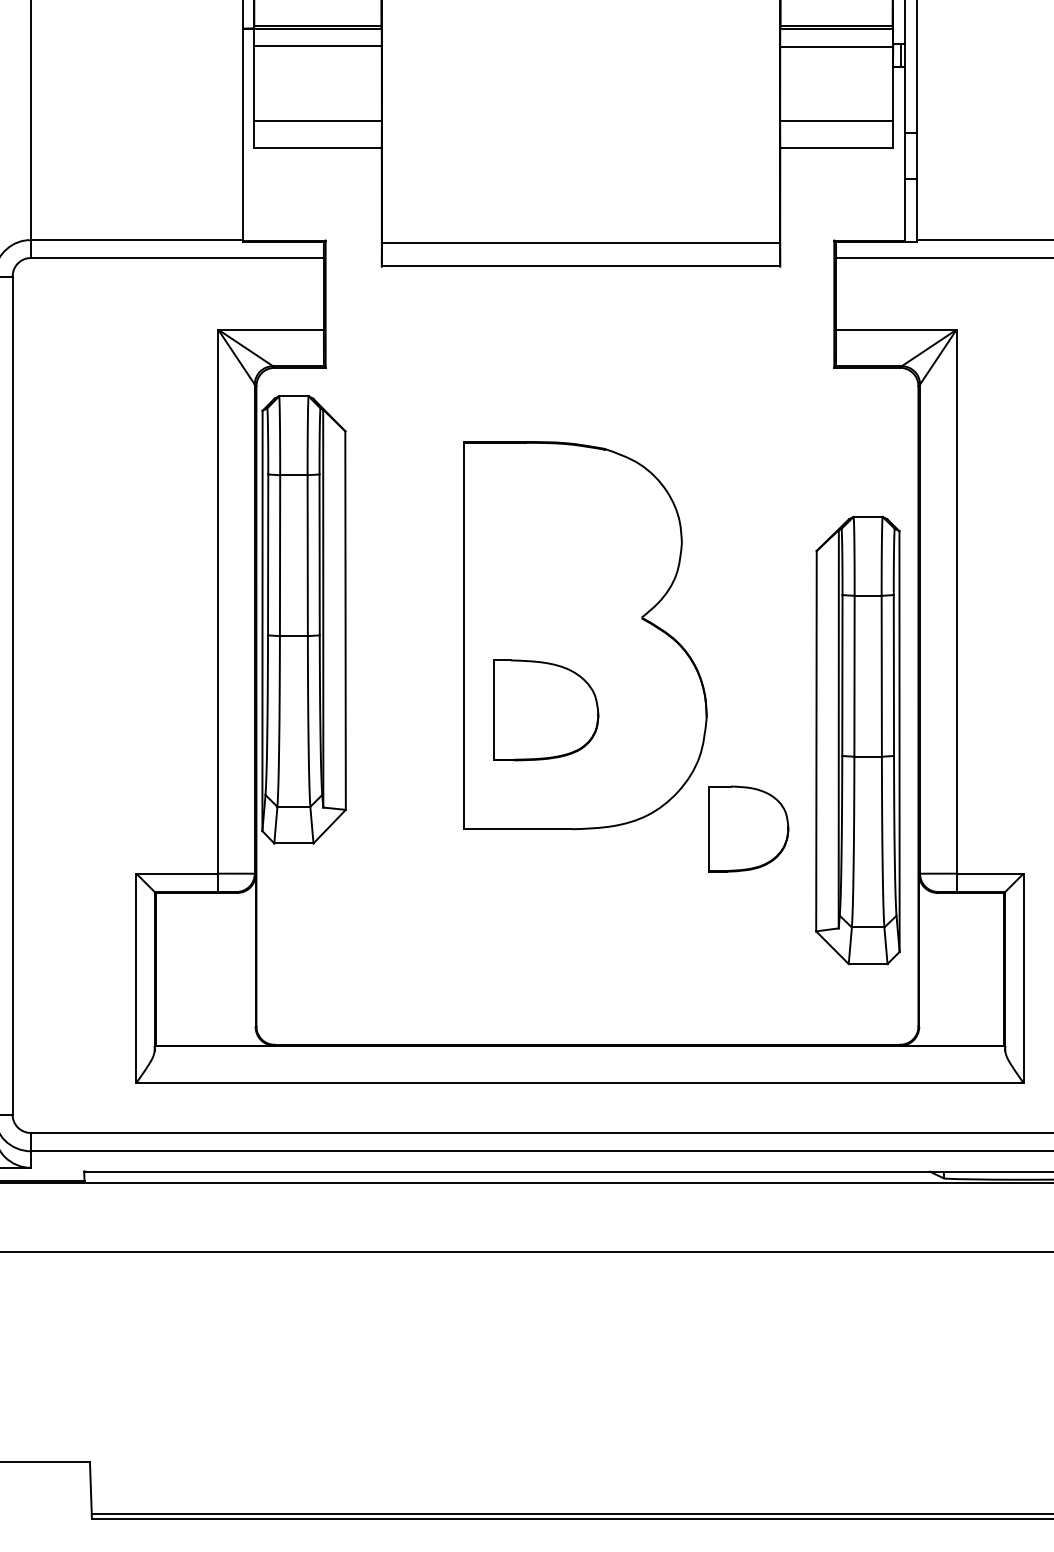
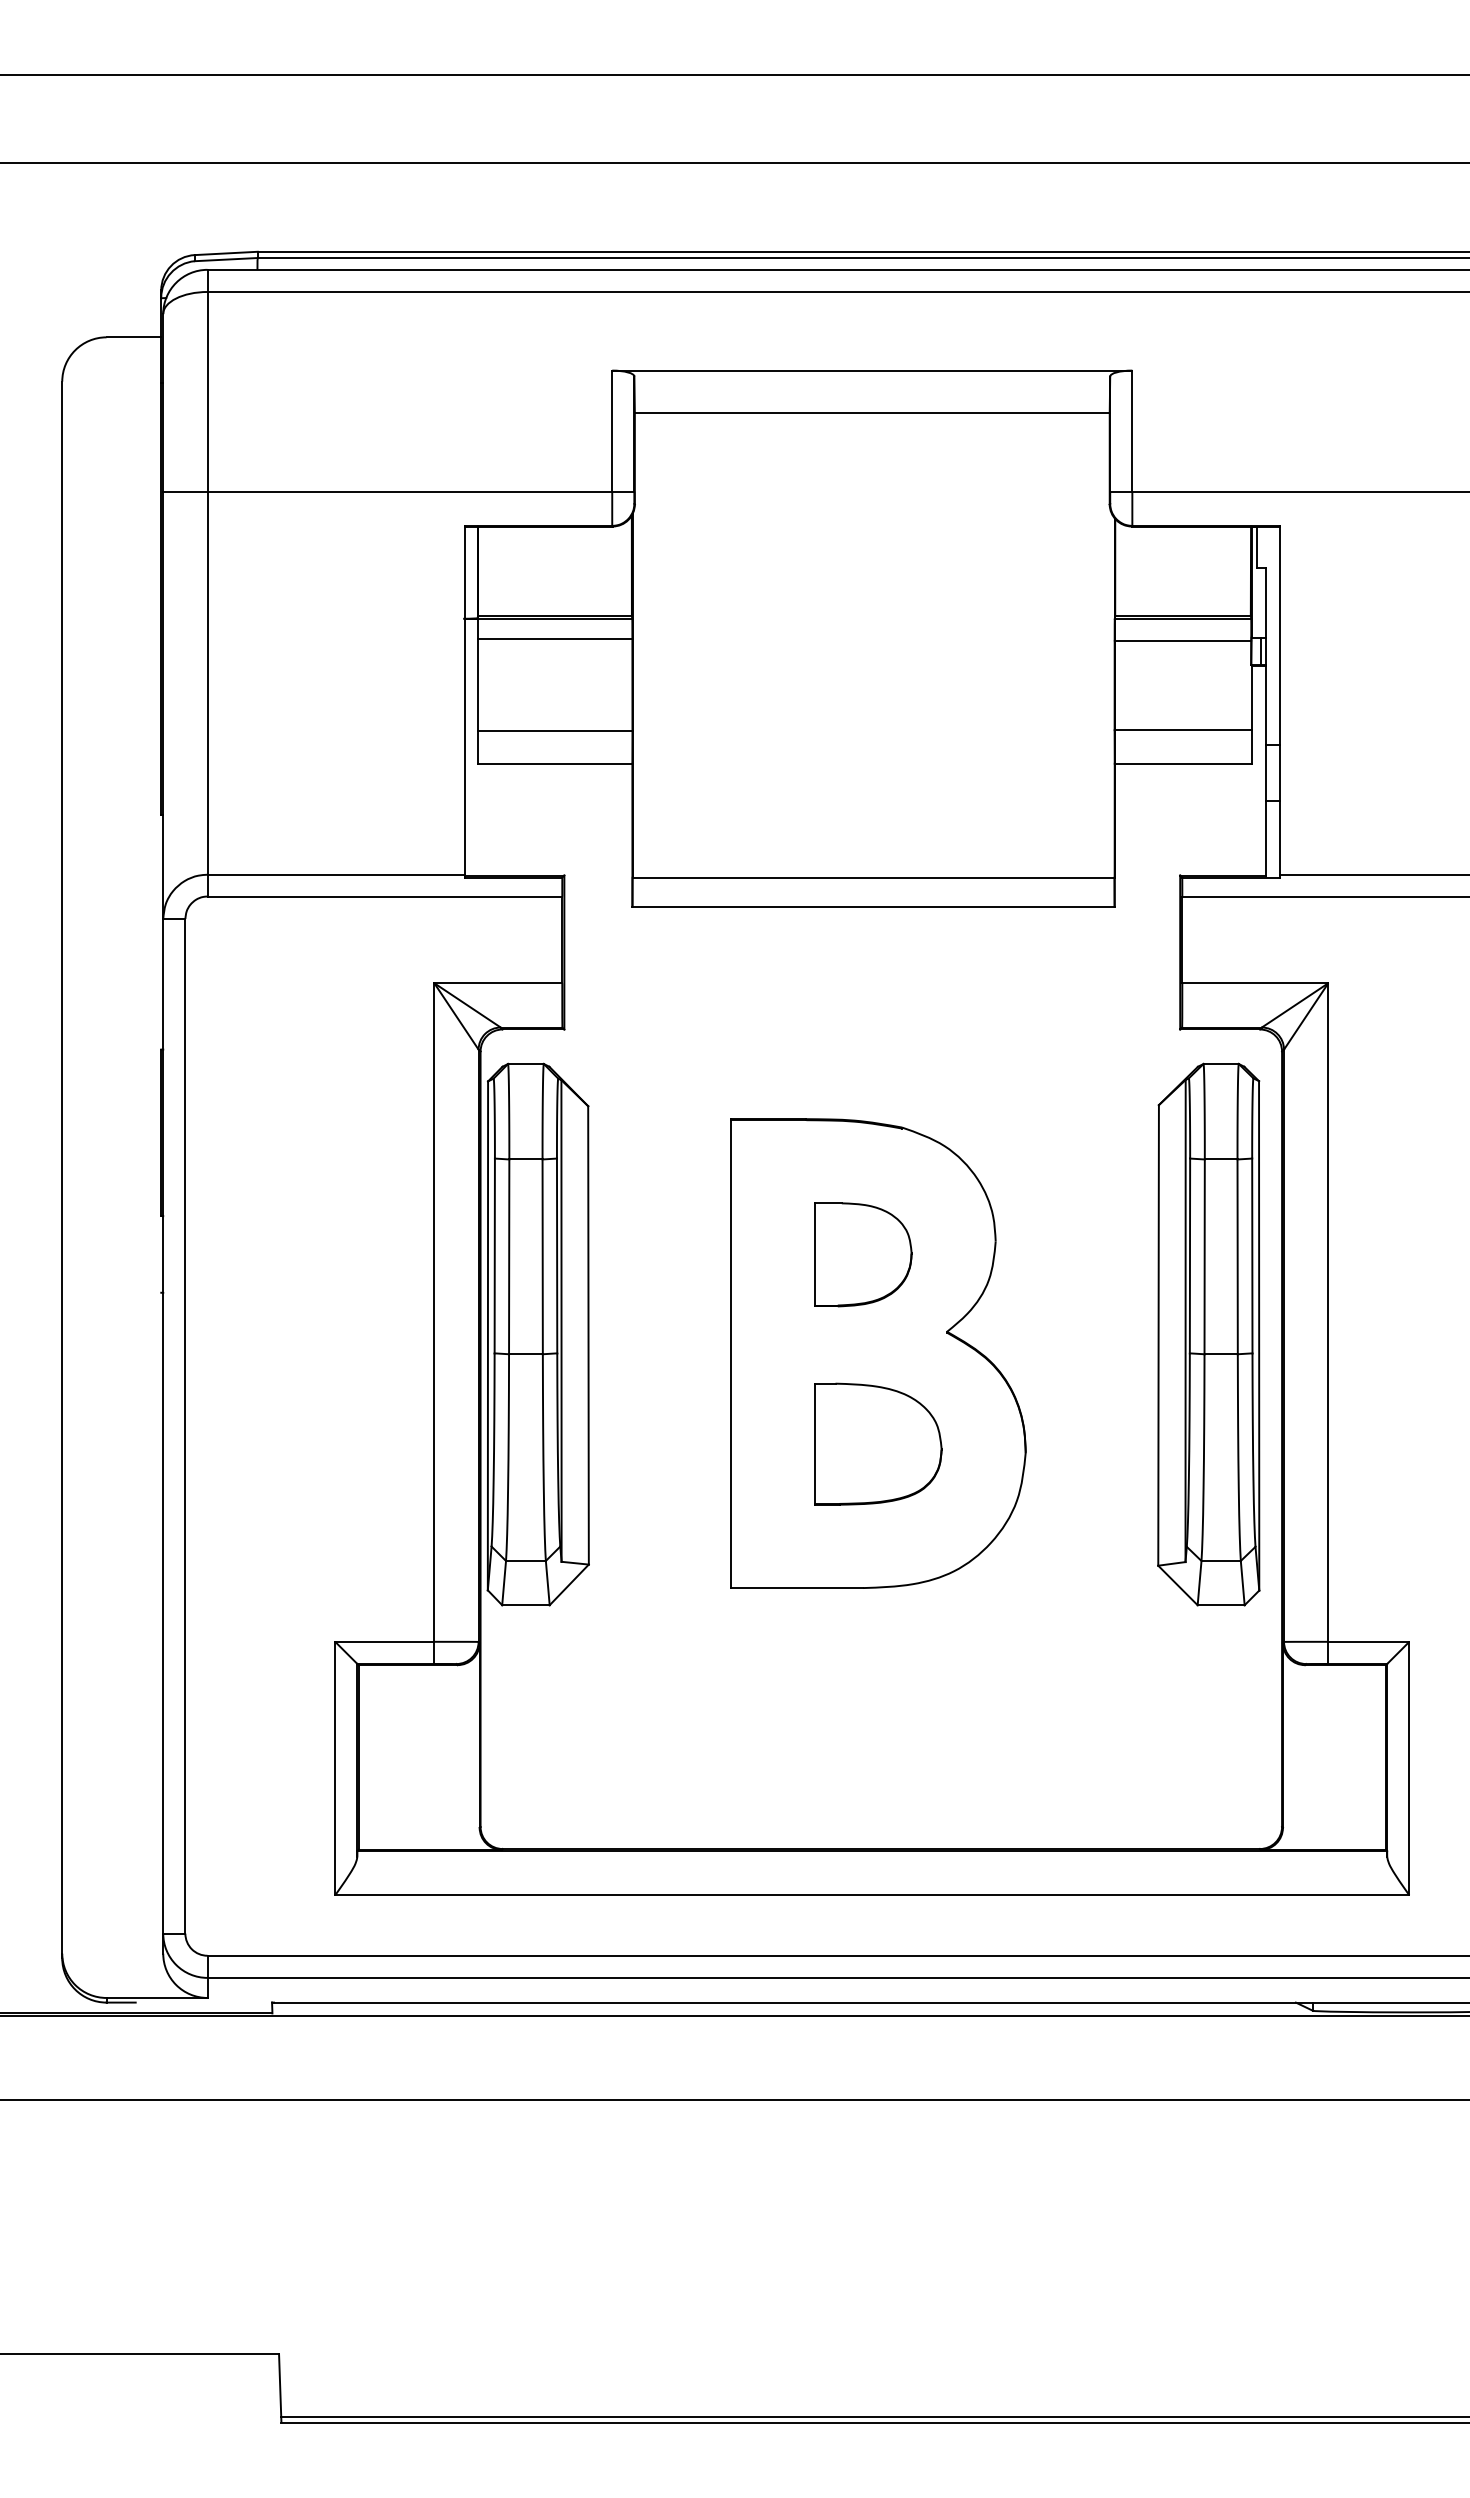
part: (546, 709) -> (878, 1443), moved
part: (857, 740) -> (1208, 1334), moved
part: (748, 828) -> (863, 1254), moved

